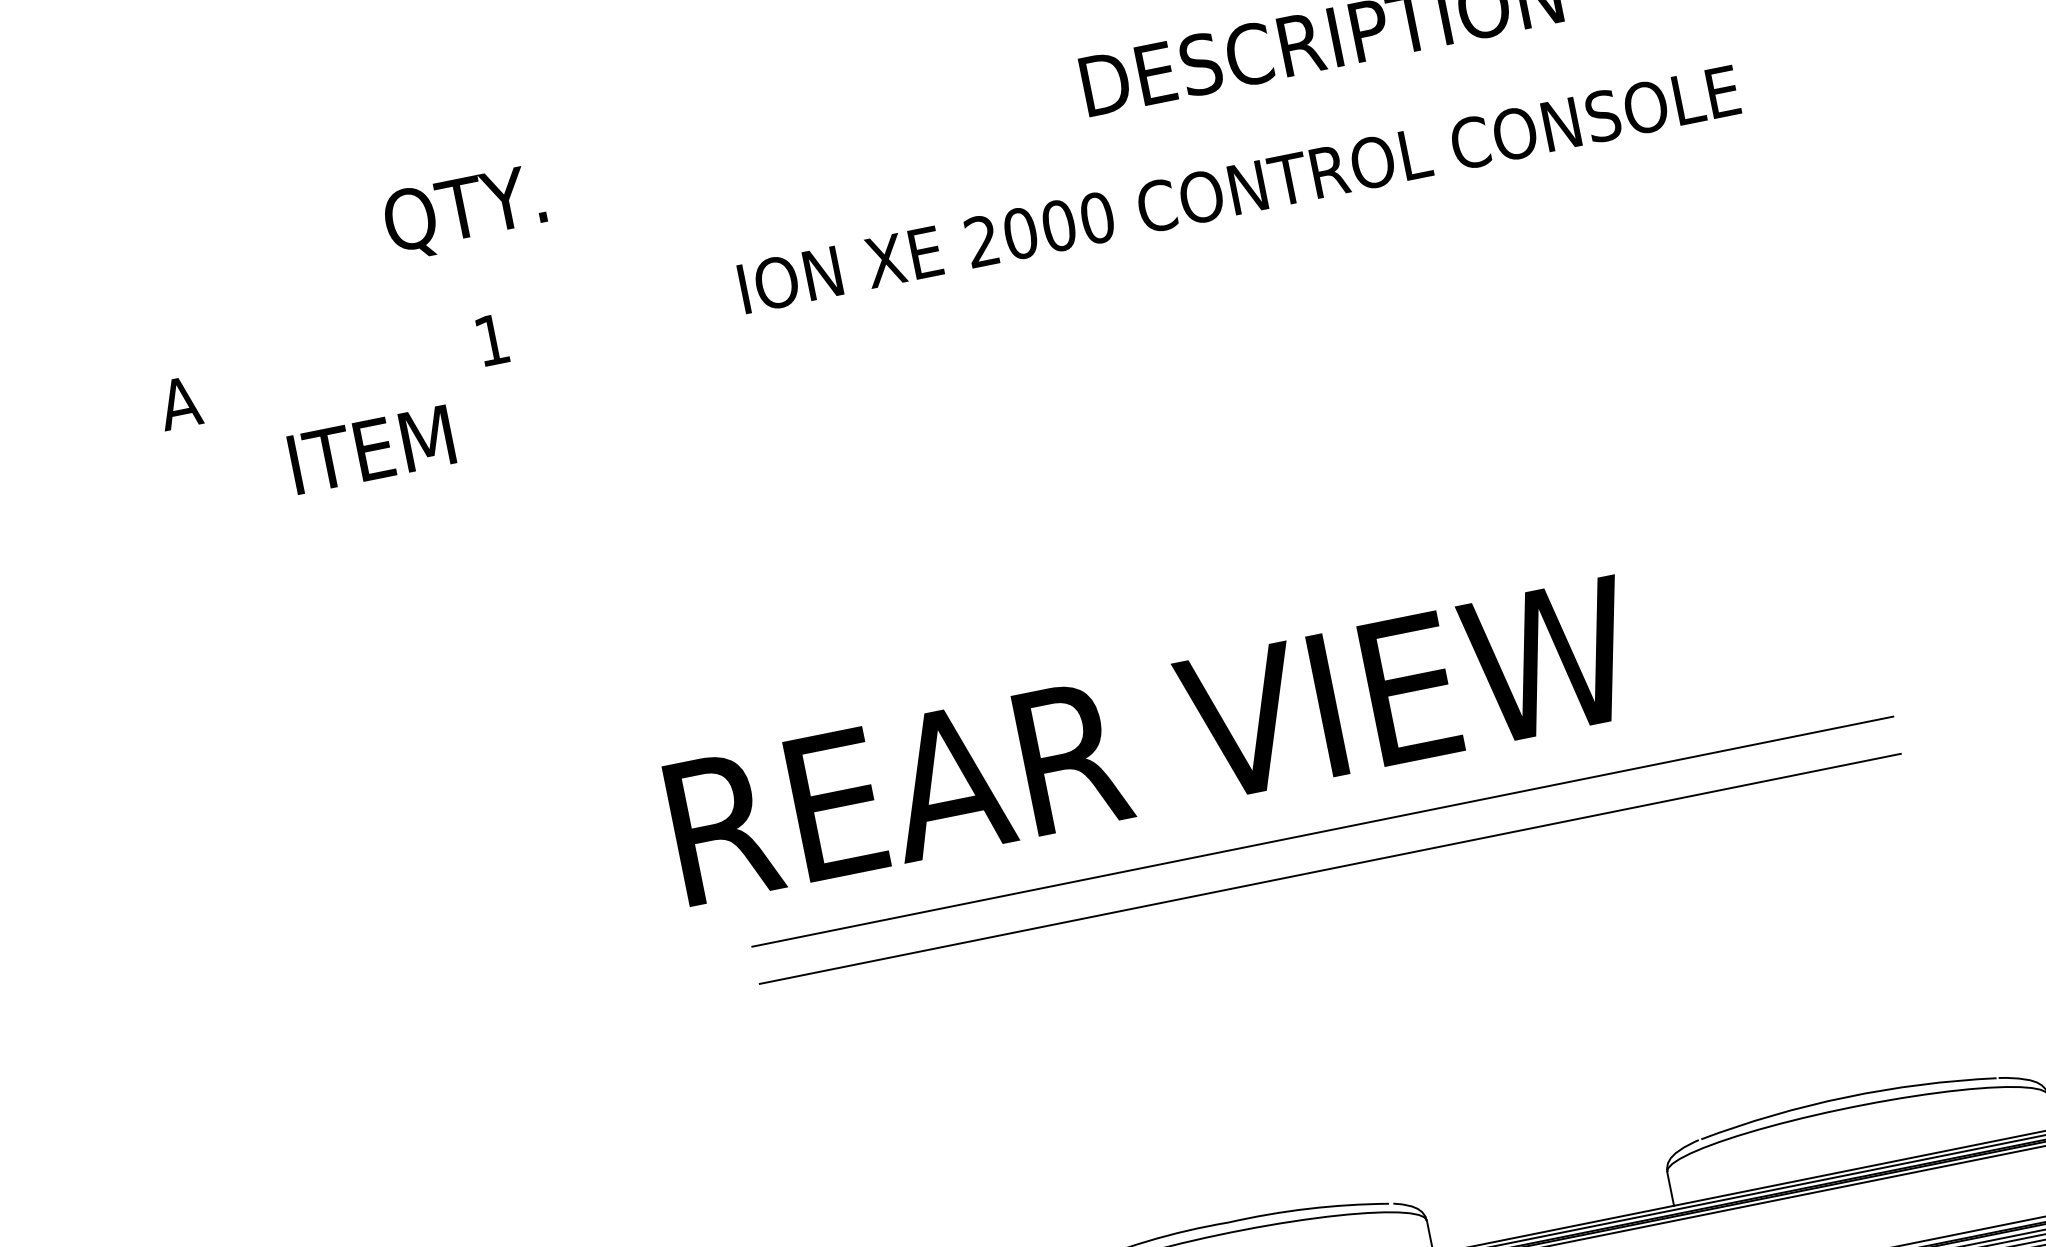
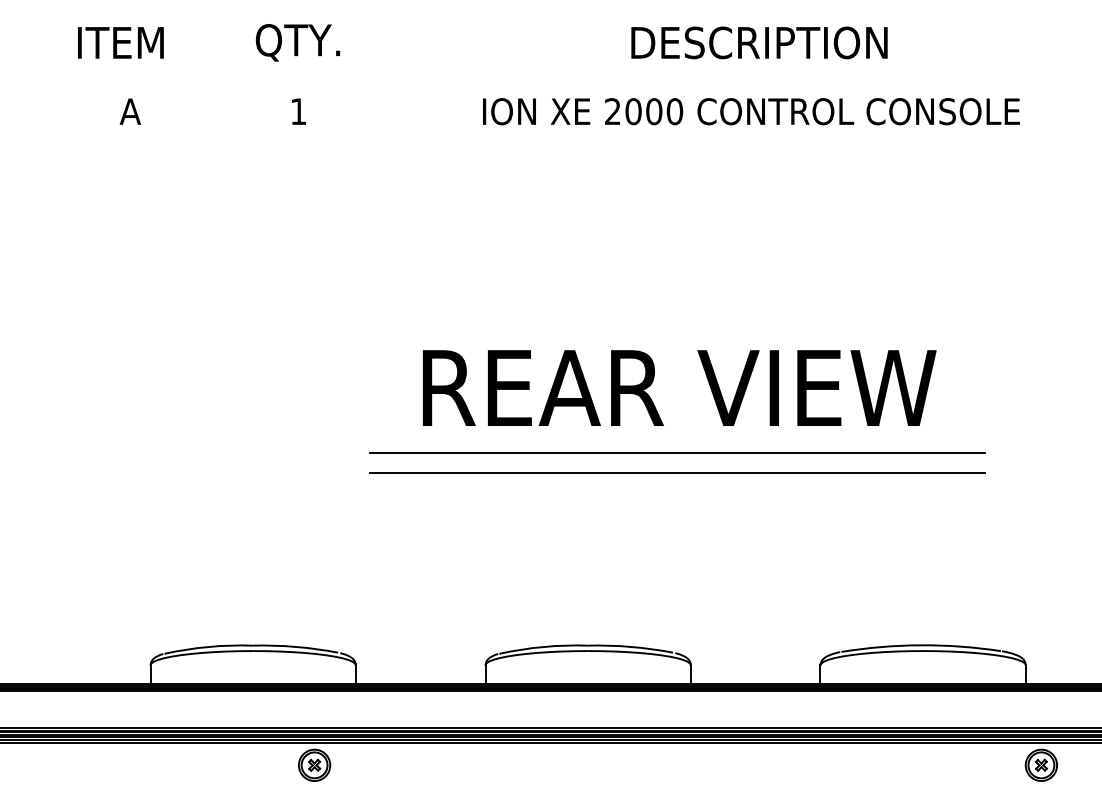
text: (1239, 189) -> (751, 111), moved
text: (370, 449) -> (120, 42), moved
text: (1151, 739) -> (679, 387), moved

